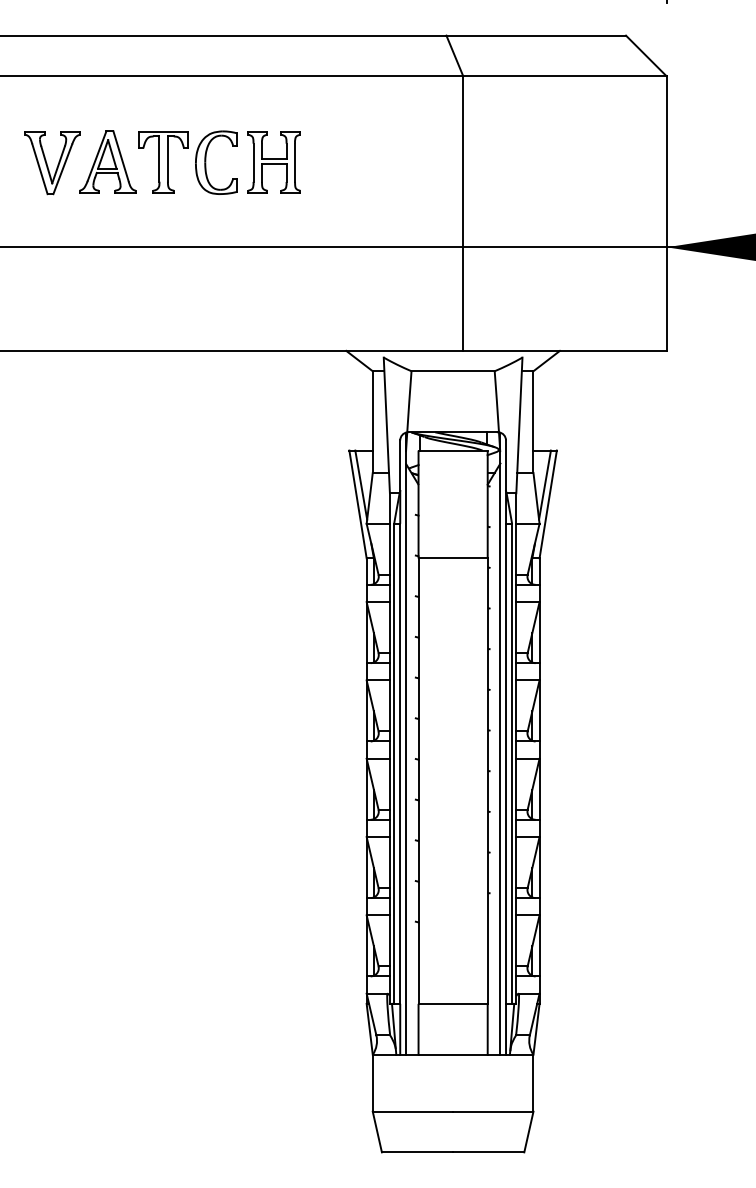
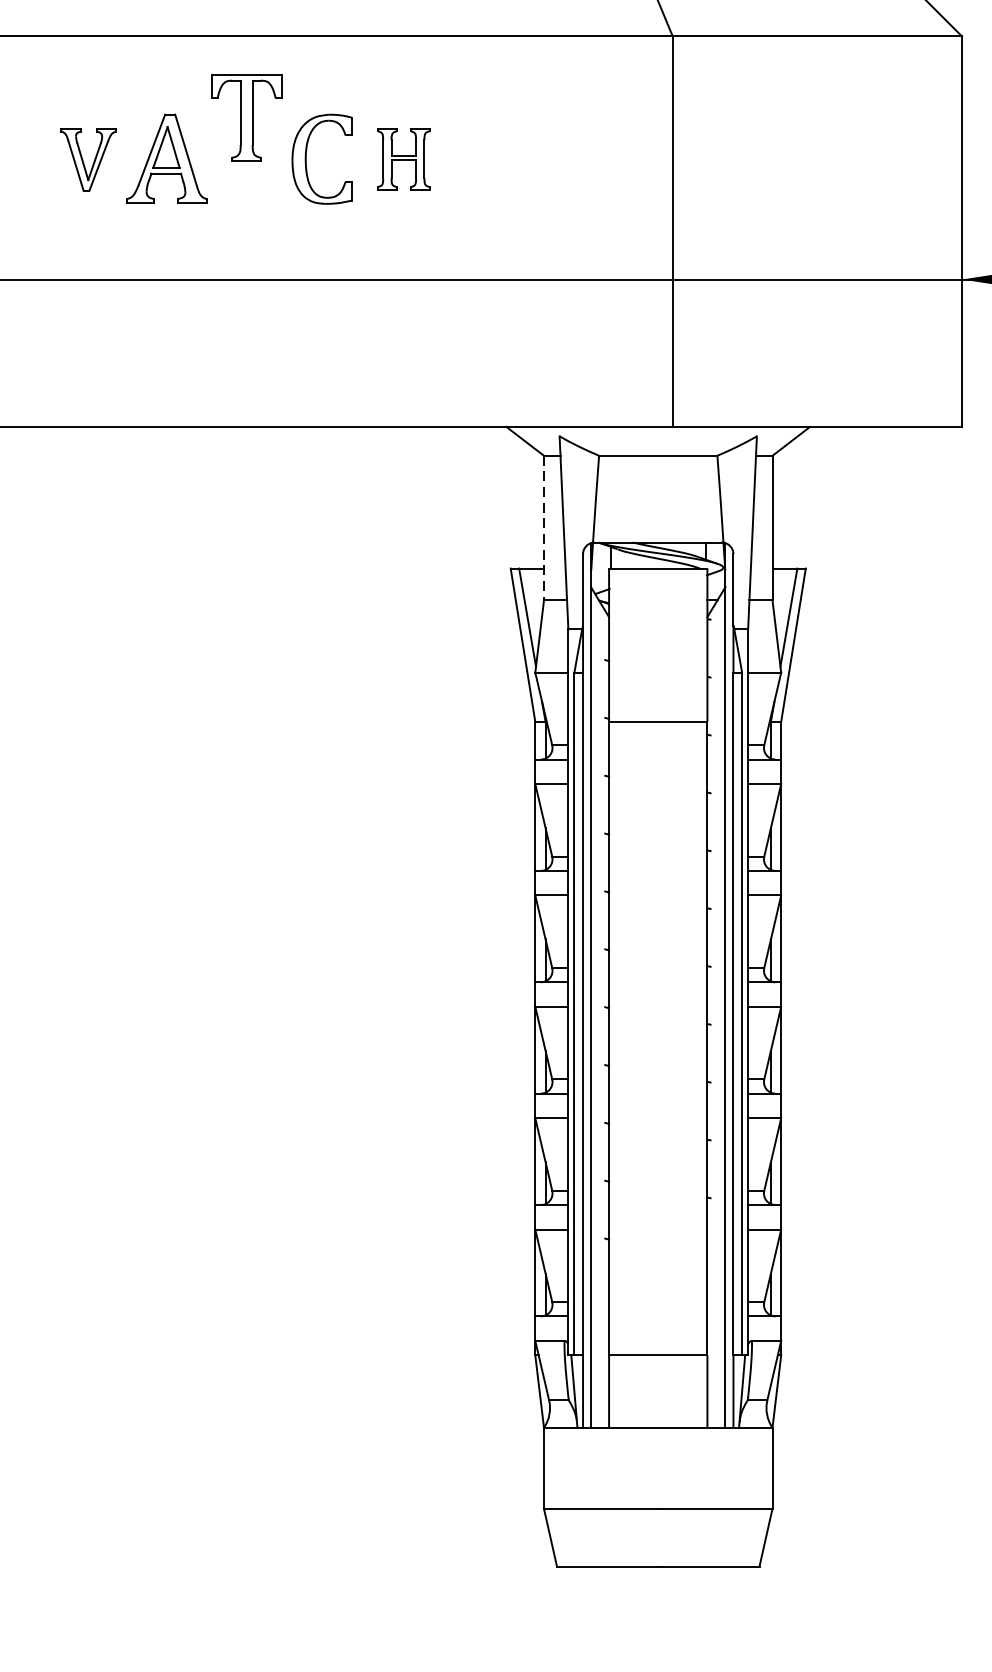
part: (163, 162) -> (246, 117), moved
part: (273, 162) -> (402, 158), size x0.7
part: (52, 163) -> (88, 160), size x0.7
line: (372, 422) -> (543, 528), solid -> dashed

